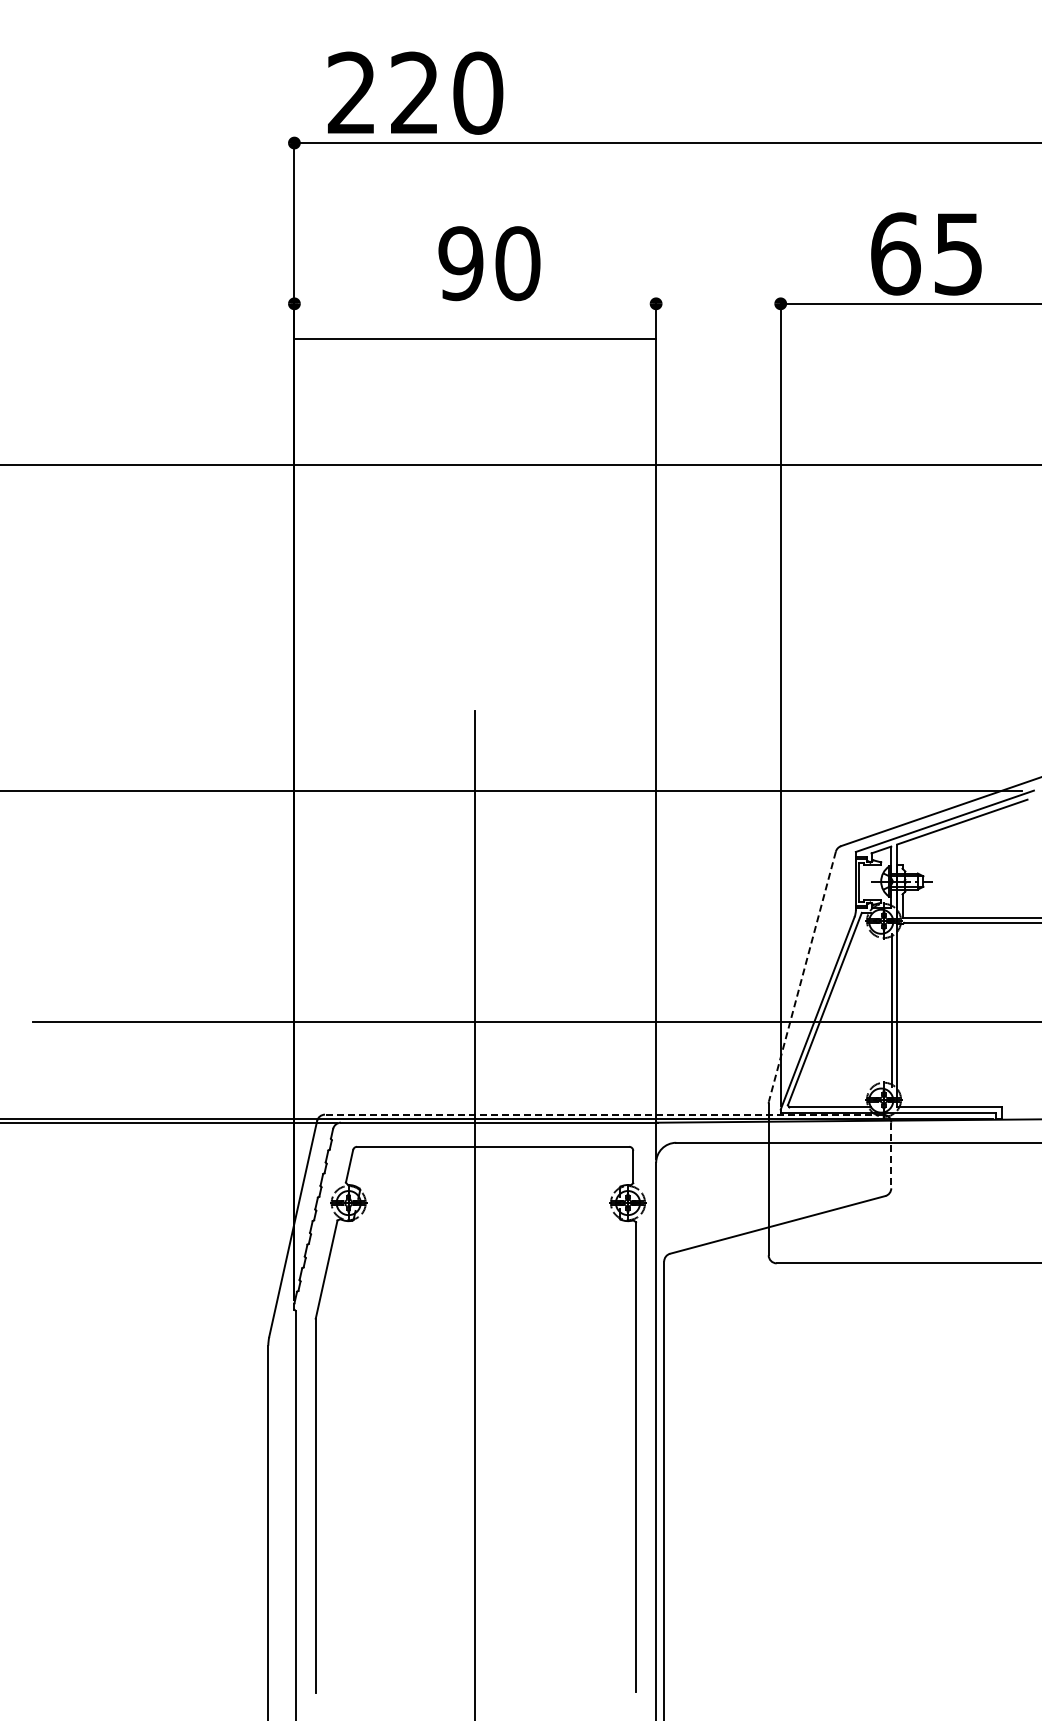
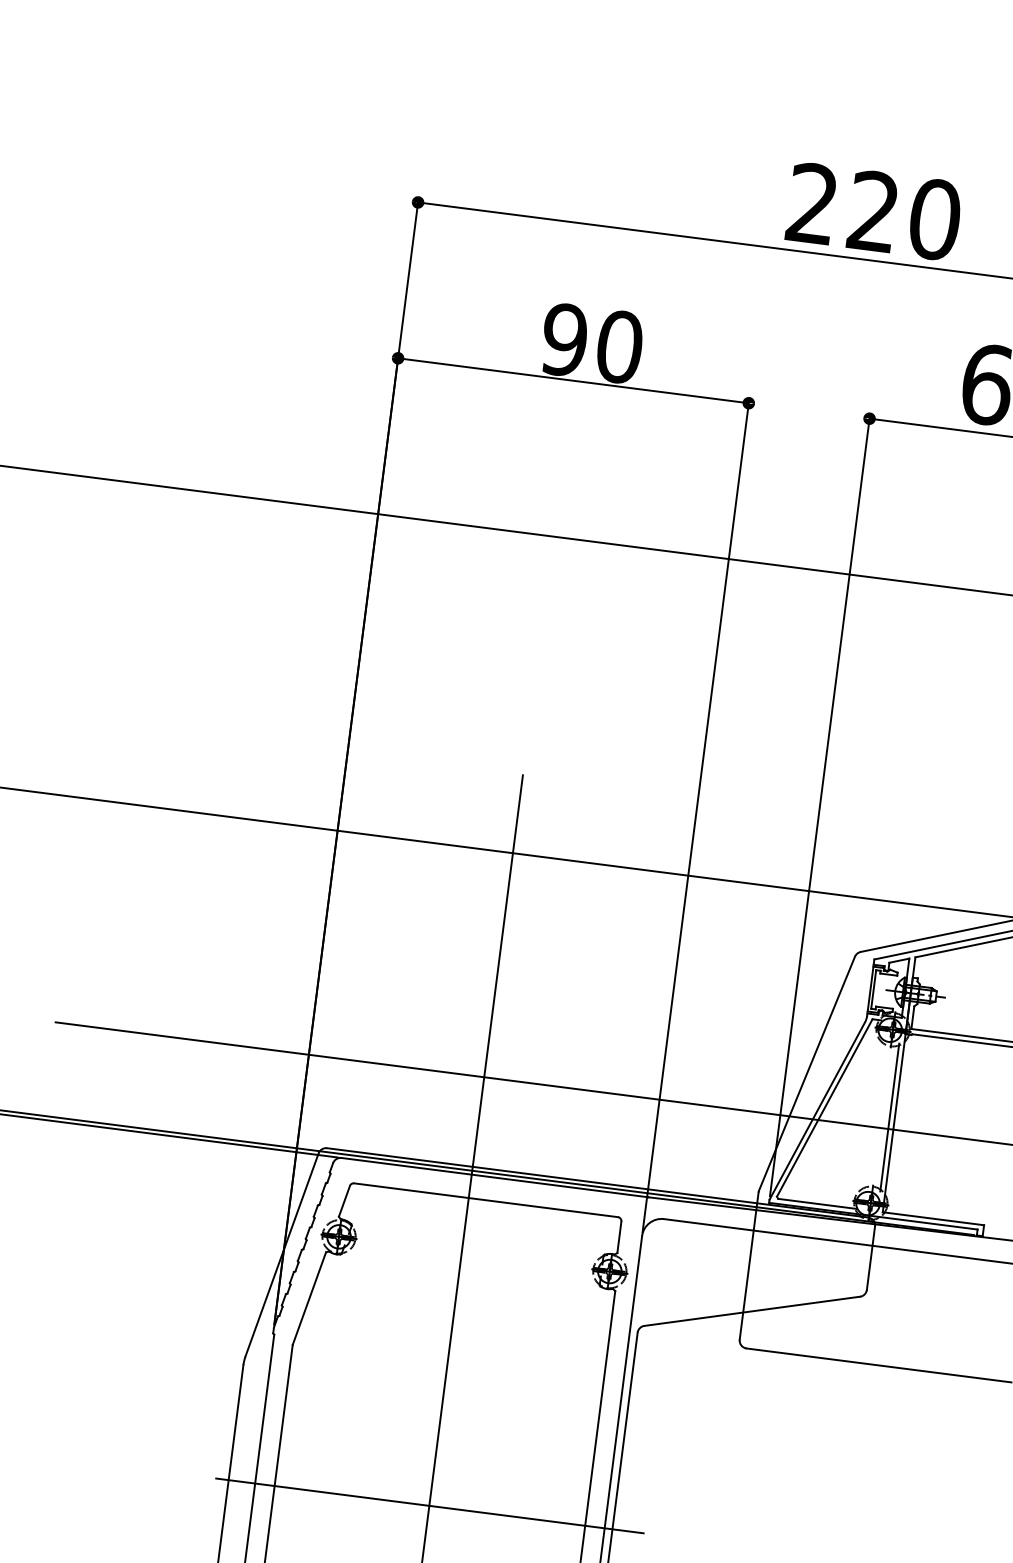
text: (415, 92) -> (874, 211), moved
line: (475, 338) -> (573, 380), moved
line: (802, 977) -> (807, 1074), dashed -> solid
line: (603, 1114) -> (597, 1182), dashed -> solid
line: (891, 1155) -> (871, 1258), dashed -> solid
line: (475, 1464) -> (429, 1506), added

